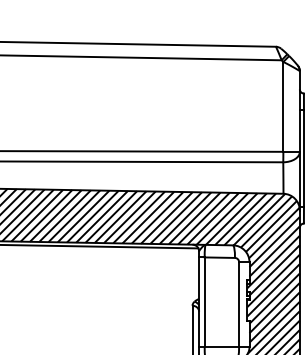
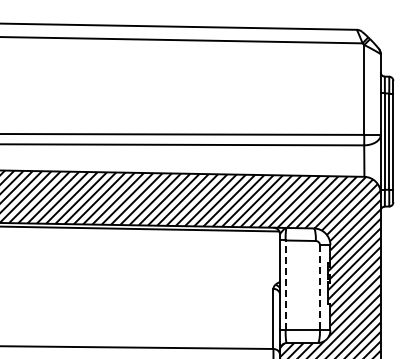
line: (204, 302) -> (285, 285), solid -> dashed
line: (239, 304) -> (320, 287), solid -> dashed

